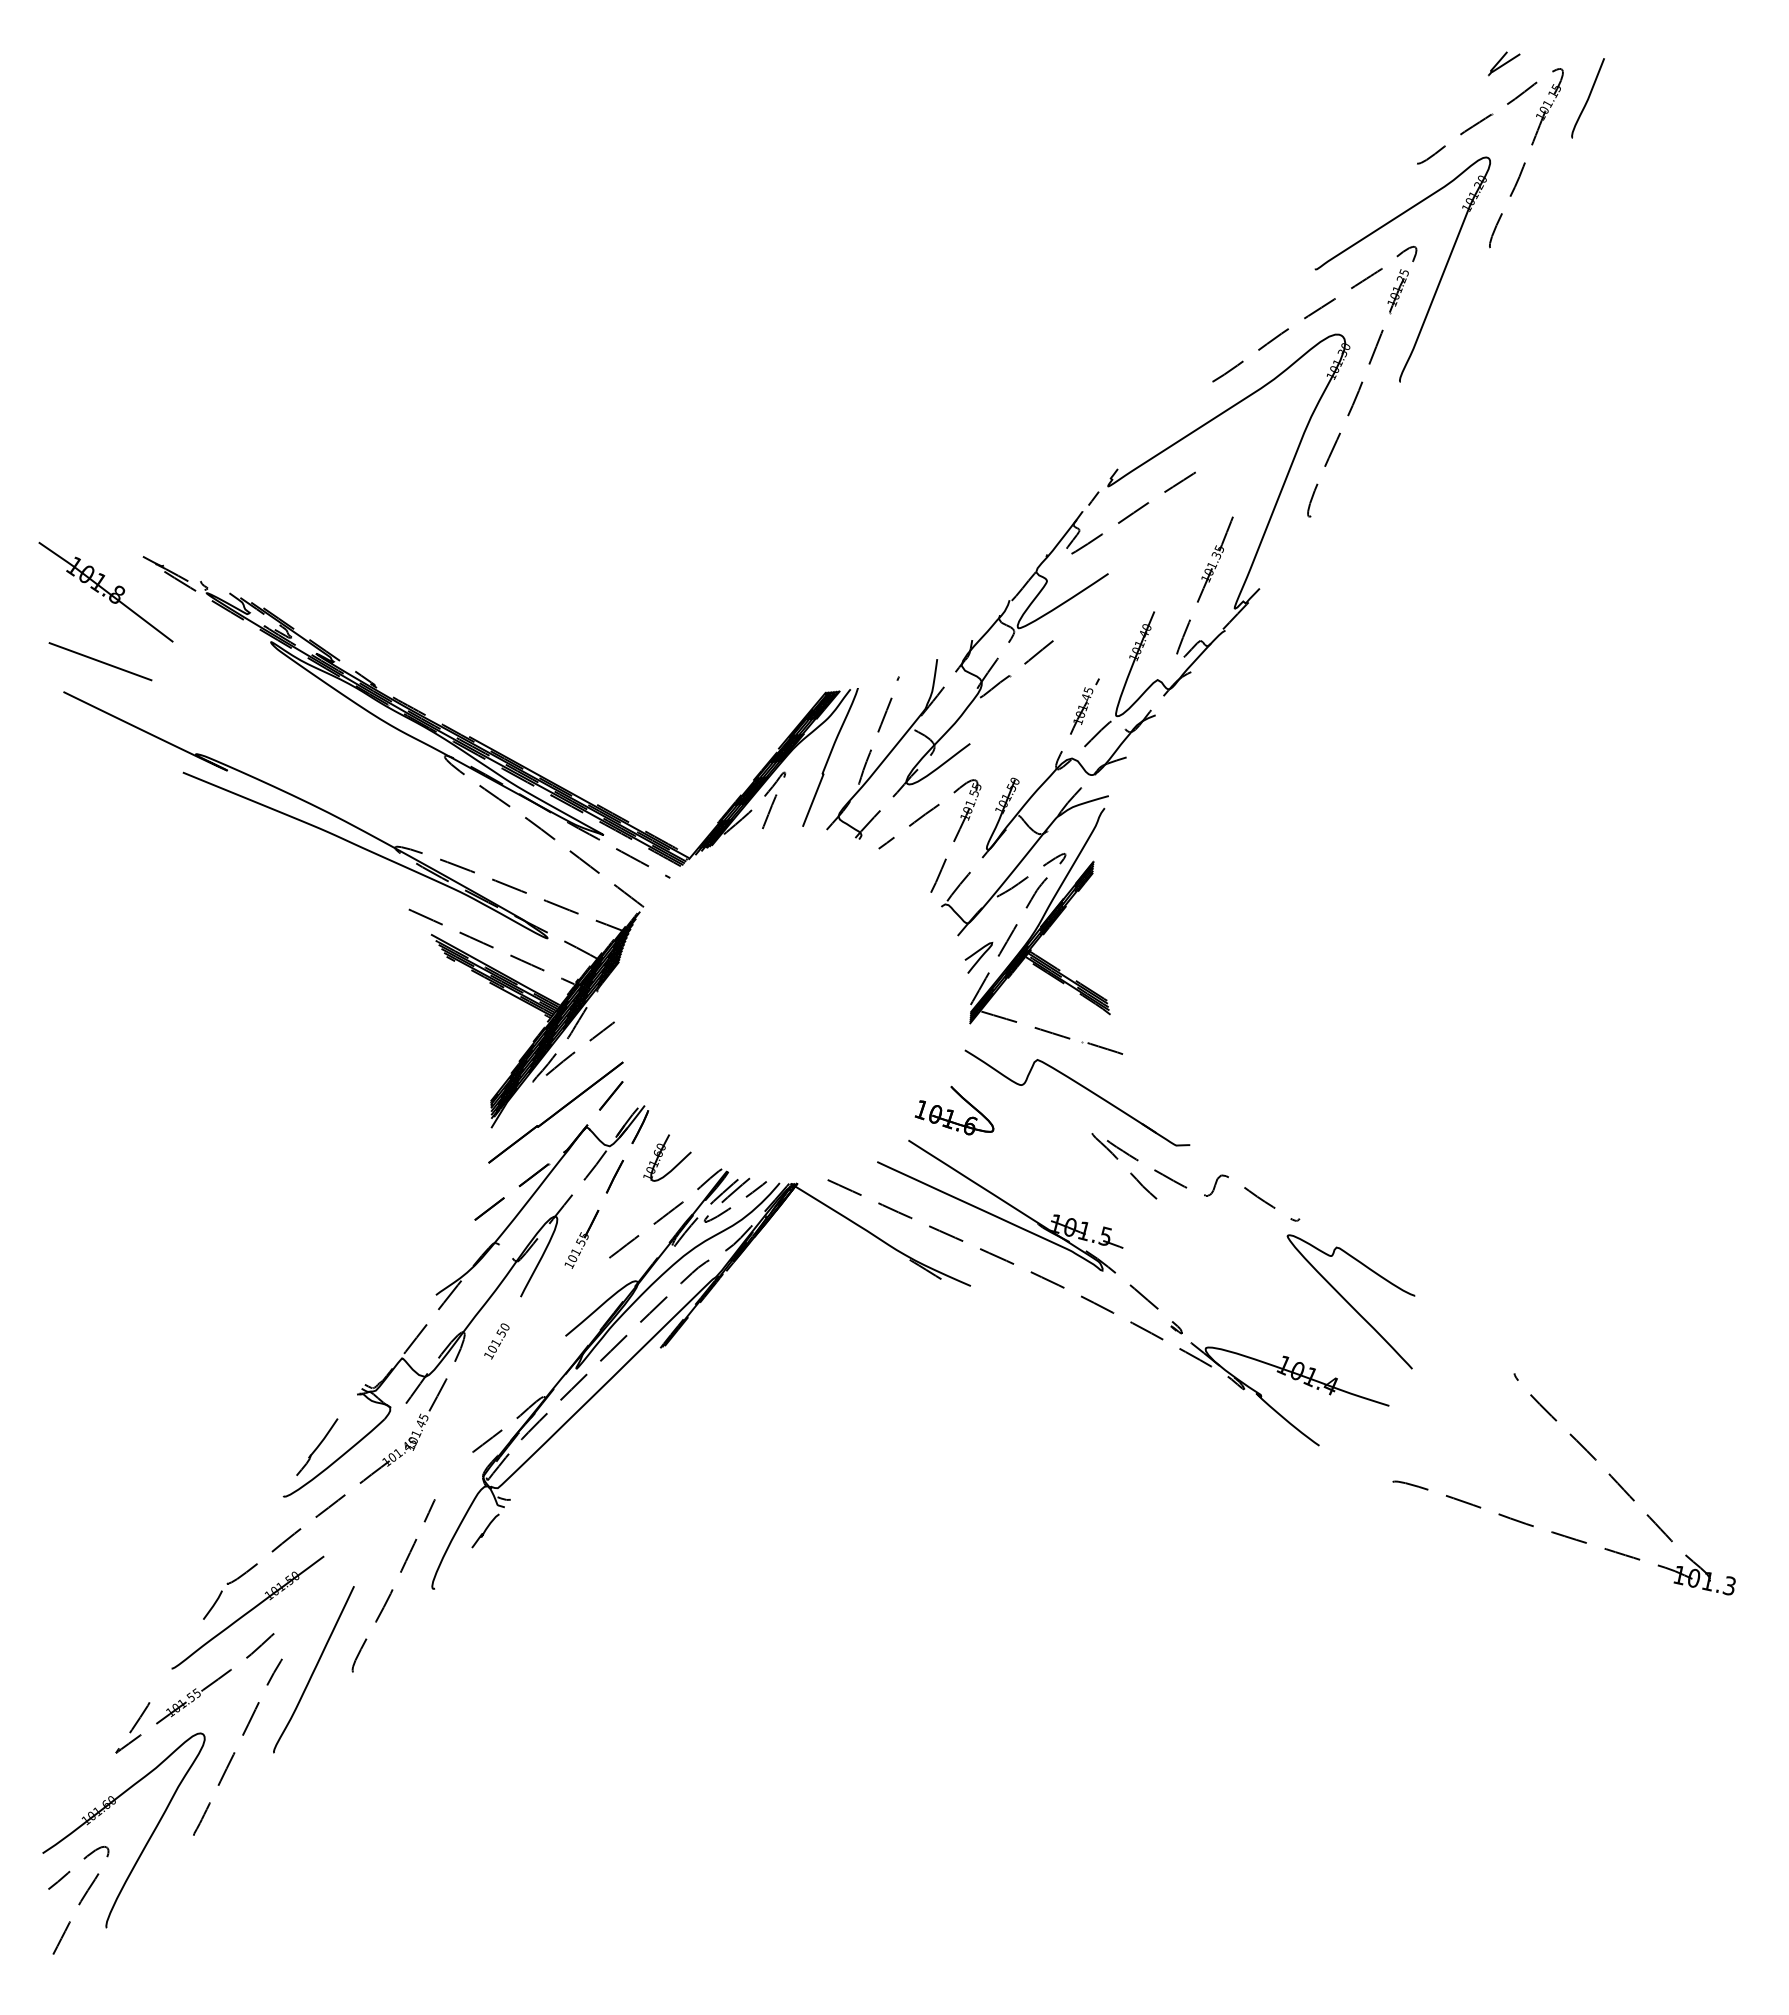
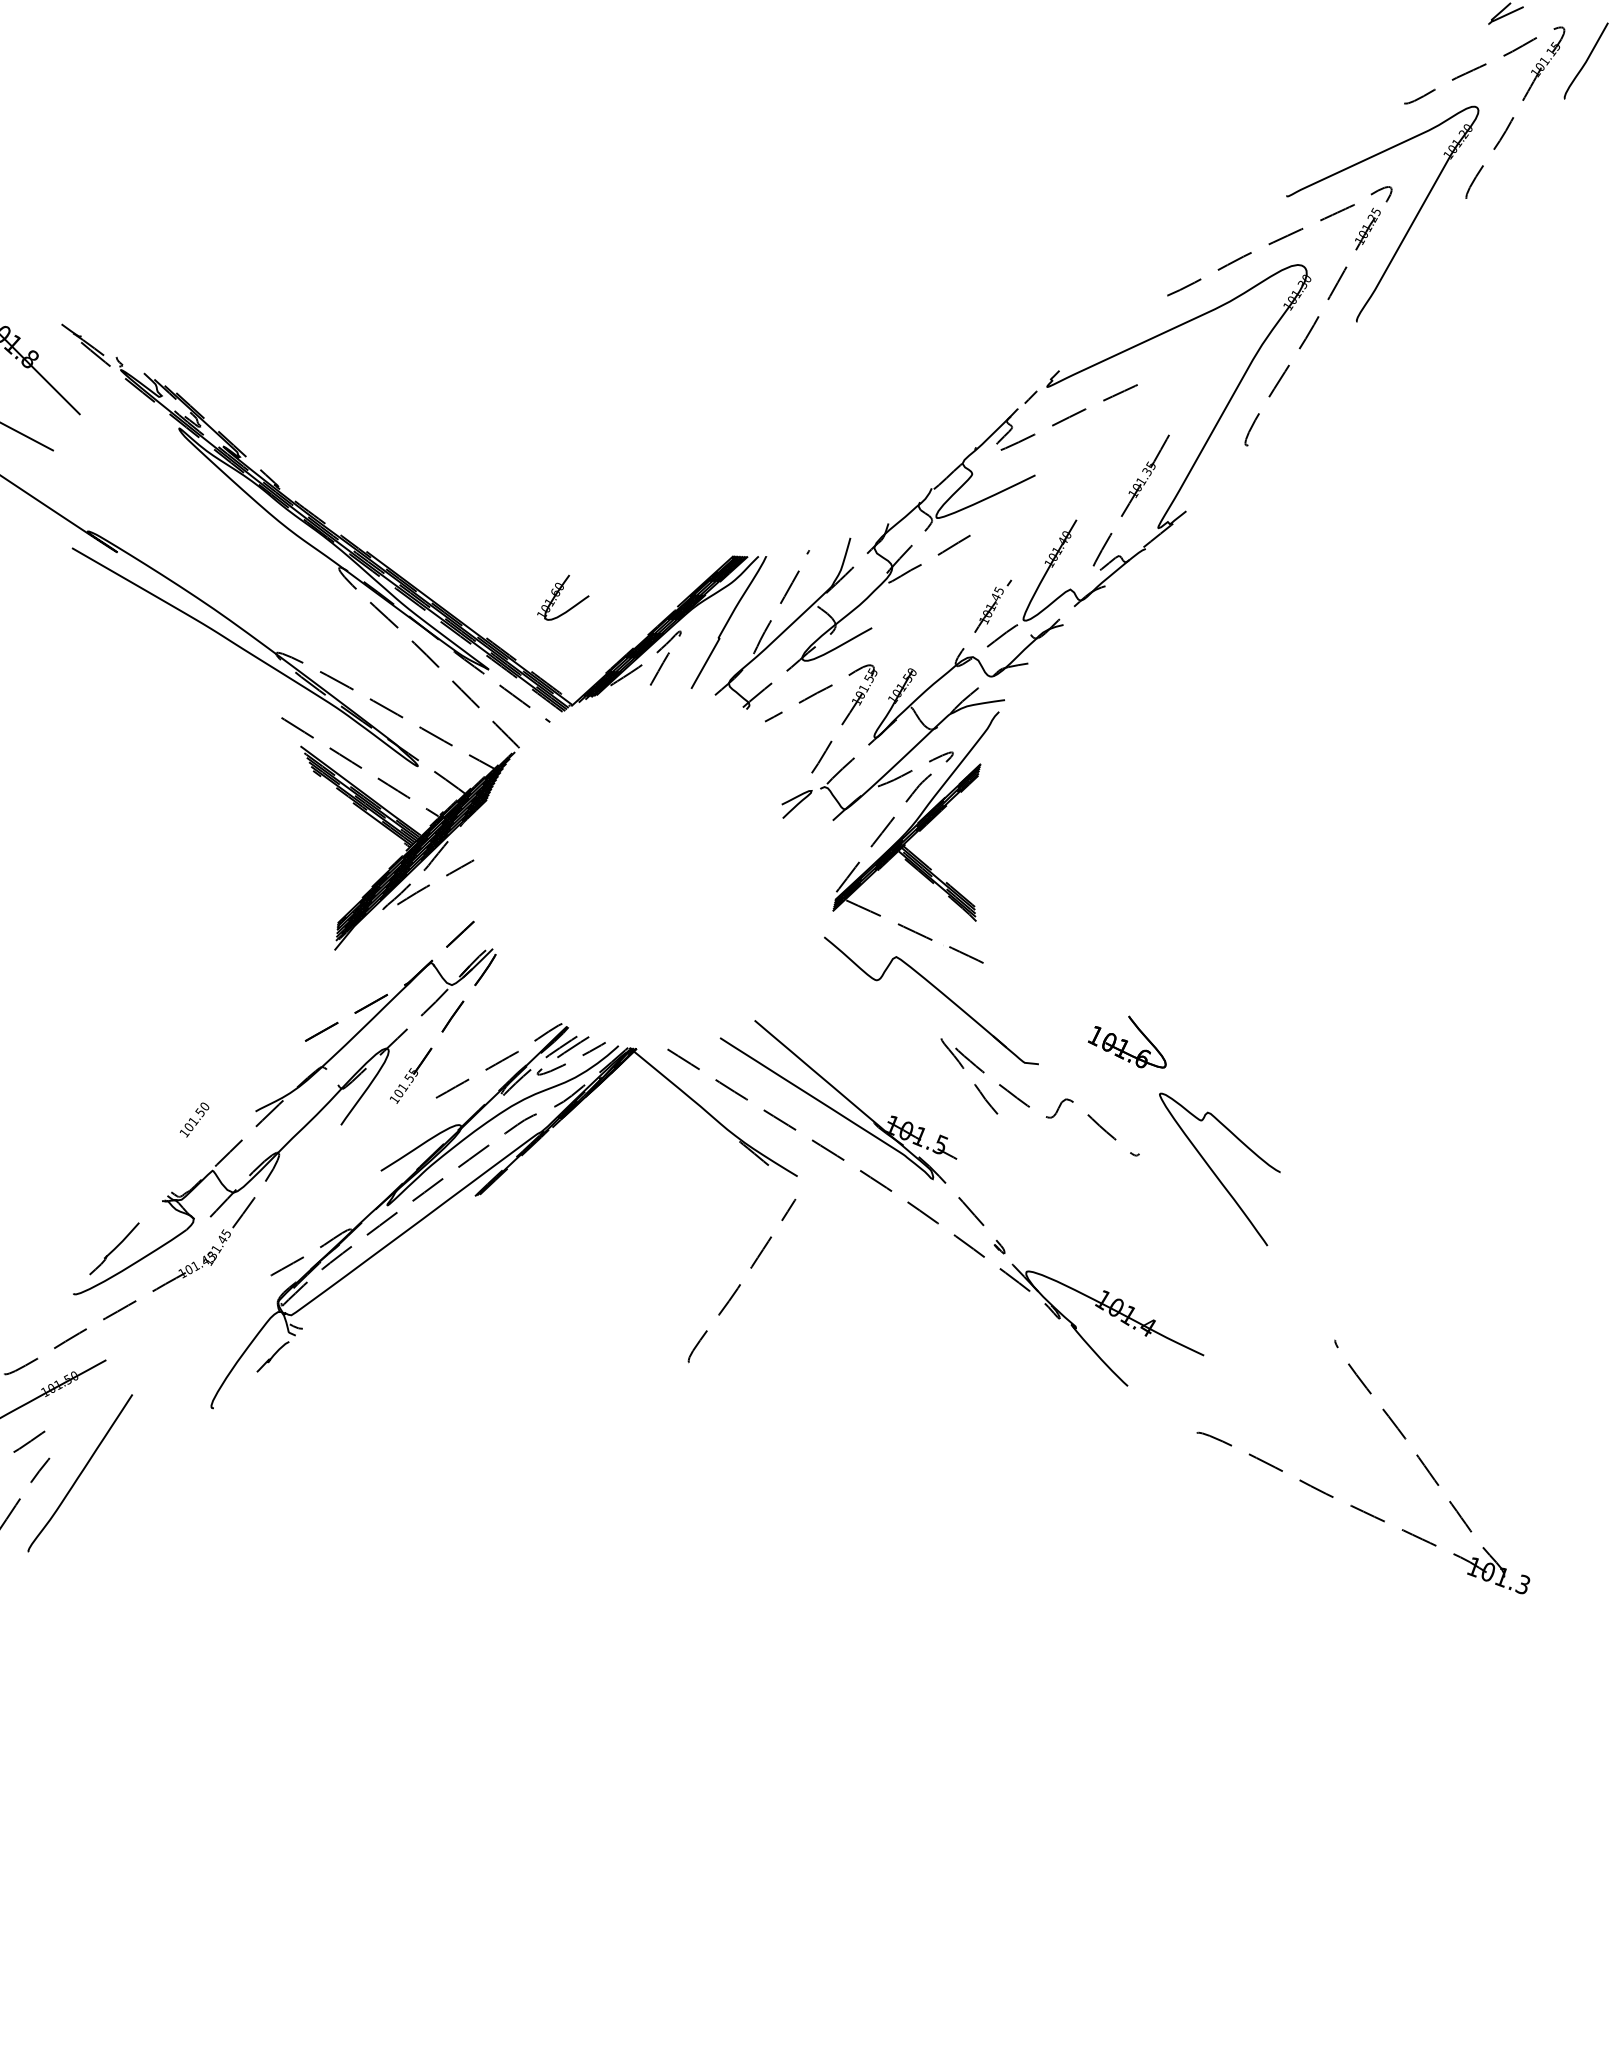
curve: (979, 957) -> (796, 803), moved
part: (954, 1110) -> (1128, 1040), moved
part: (555, 1112) -> (401, 943), removed
part: (667, 1157) -> (564, 597), moved
curve: (1349, 1302) -> (1213, 1169), moved
text: (496, 1341) -> (194, 1119), moved
text: (412, 1440) -> (211, 1255), 101.45 -> 131.45
curve: (393, 1589) -> (741, 1284), moved

